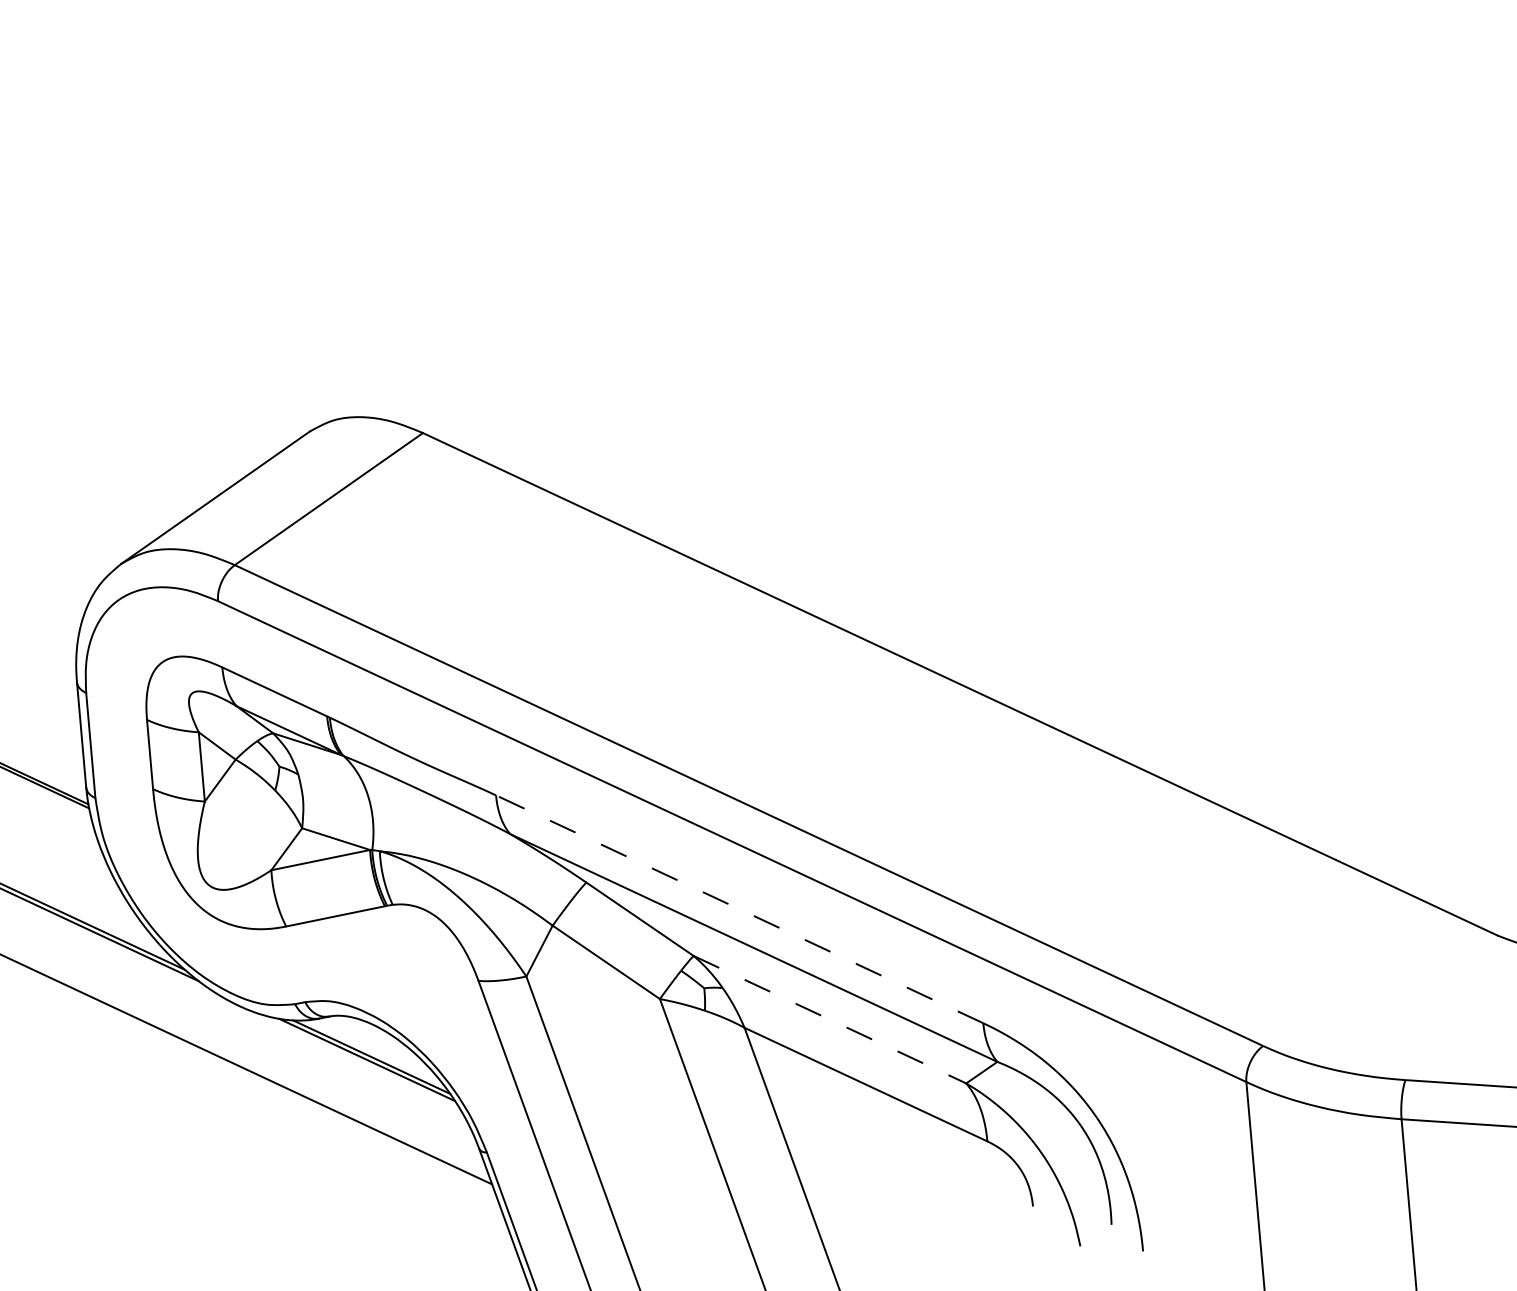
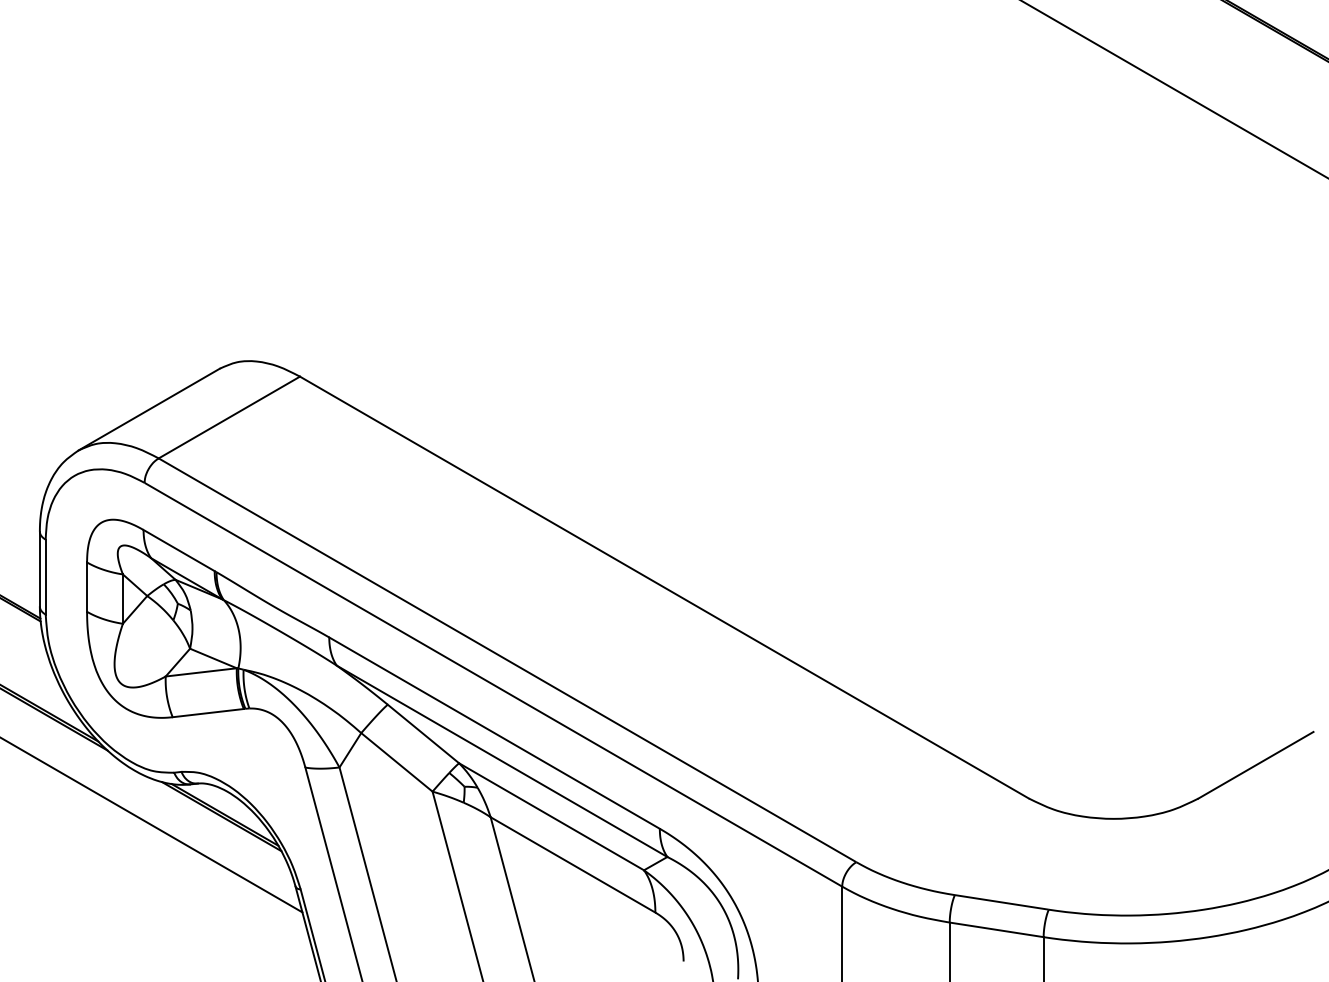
line: (739, 909) -> (494, 733), dashed -> solid
line: (829, 1019) -> (551, 816), dashed -> solid

